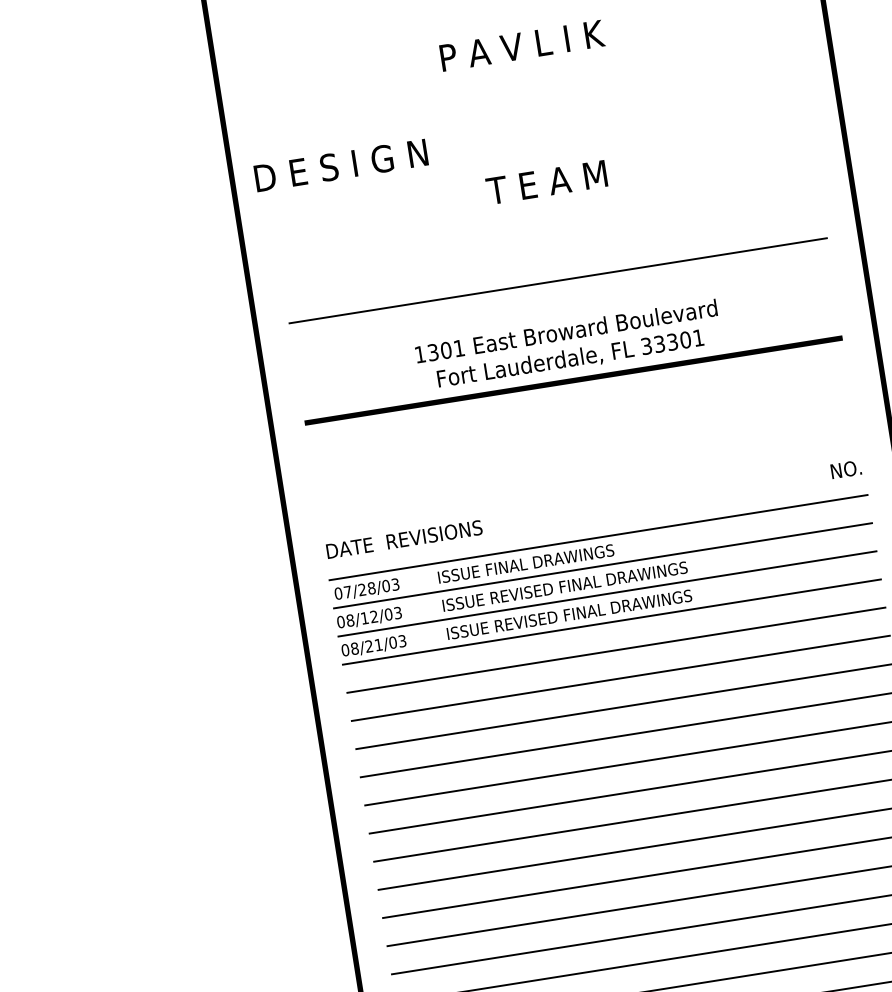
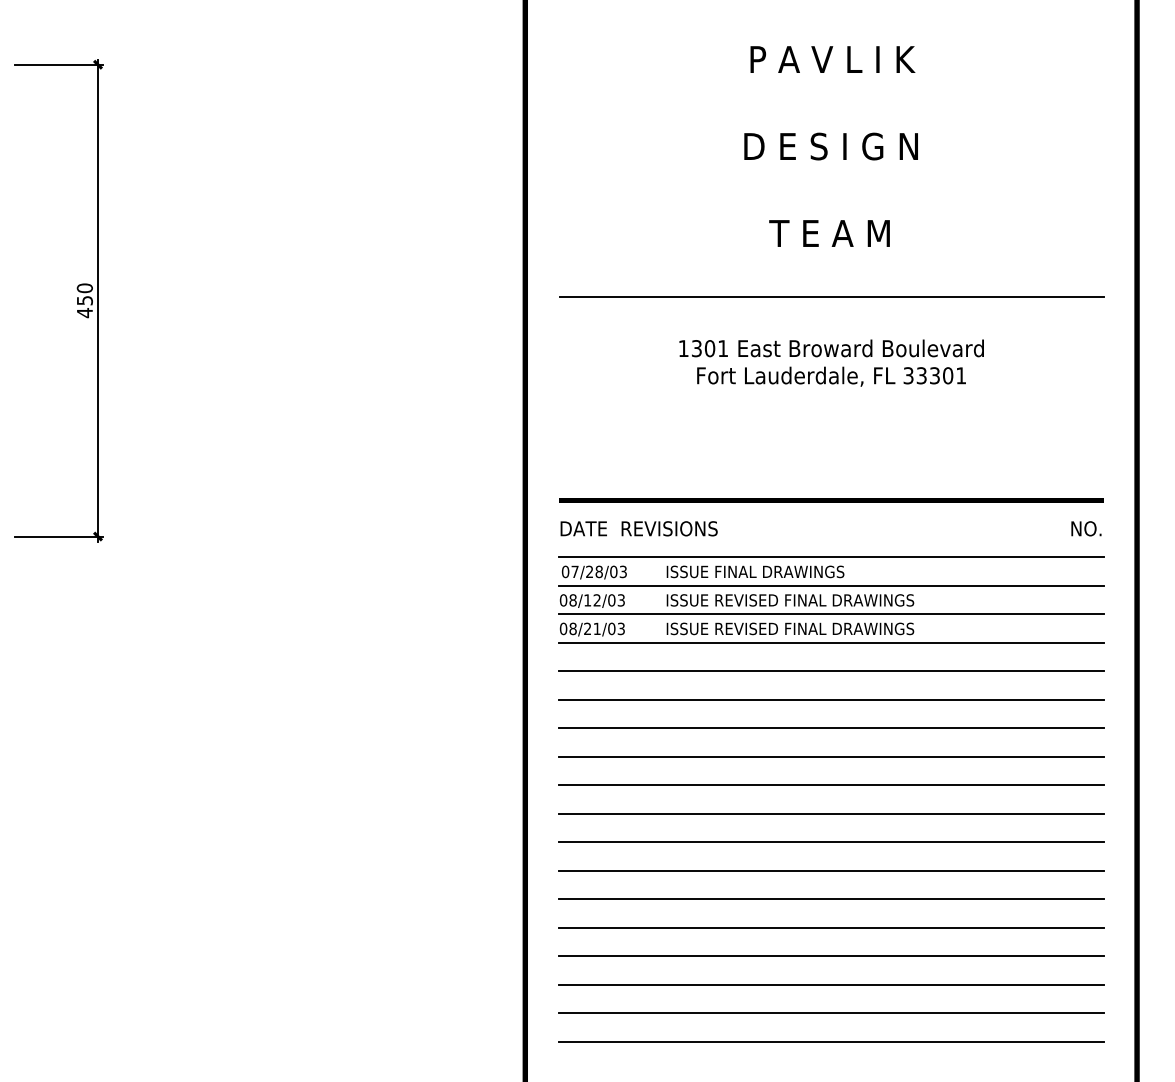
text: (340, 165) -> (830, 146), moved
text: (546, 182) -> (829, 233), moved
line: (574, 380) -> (831, 500), moved

